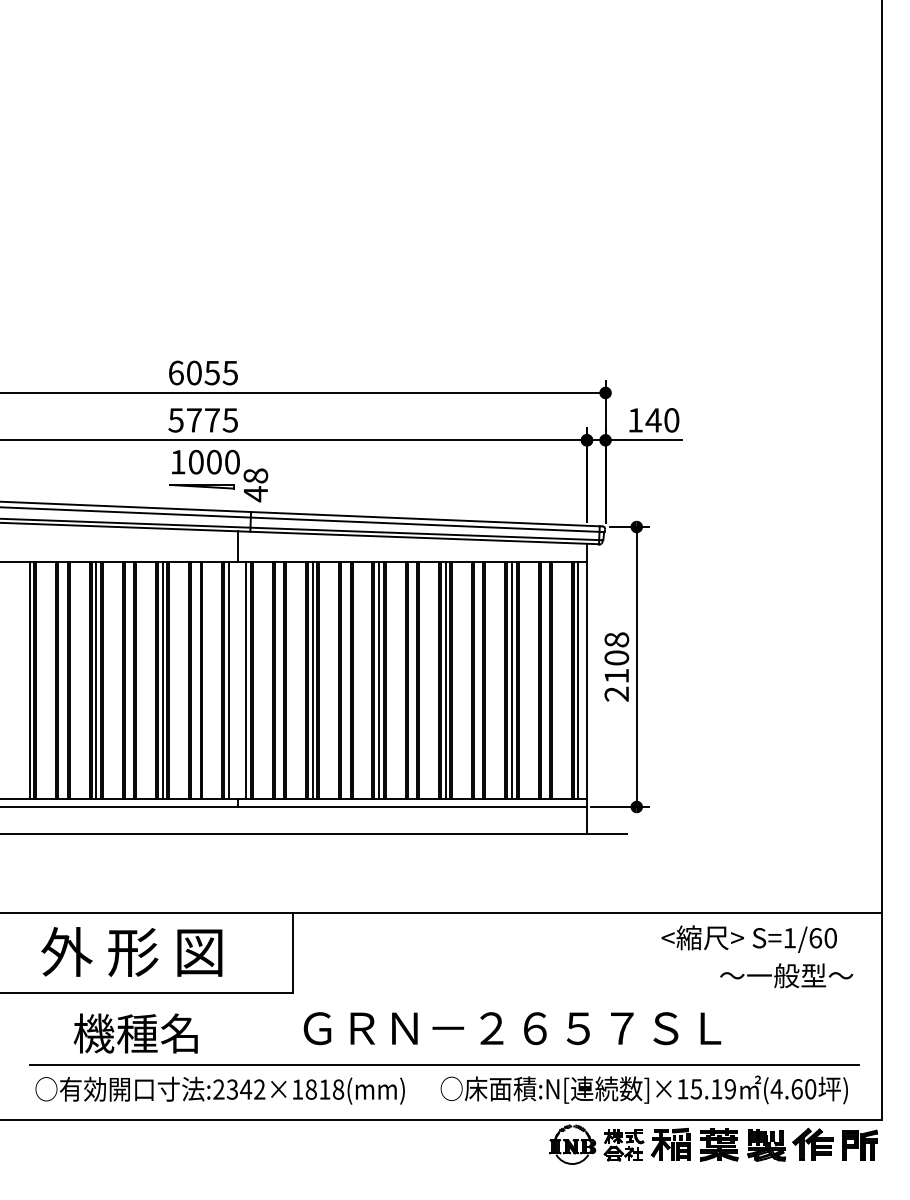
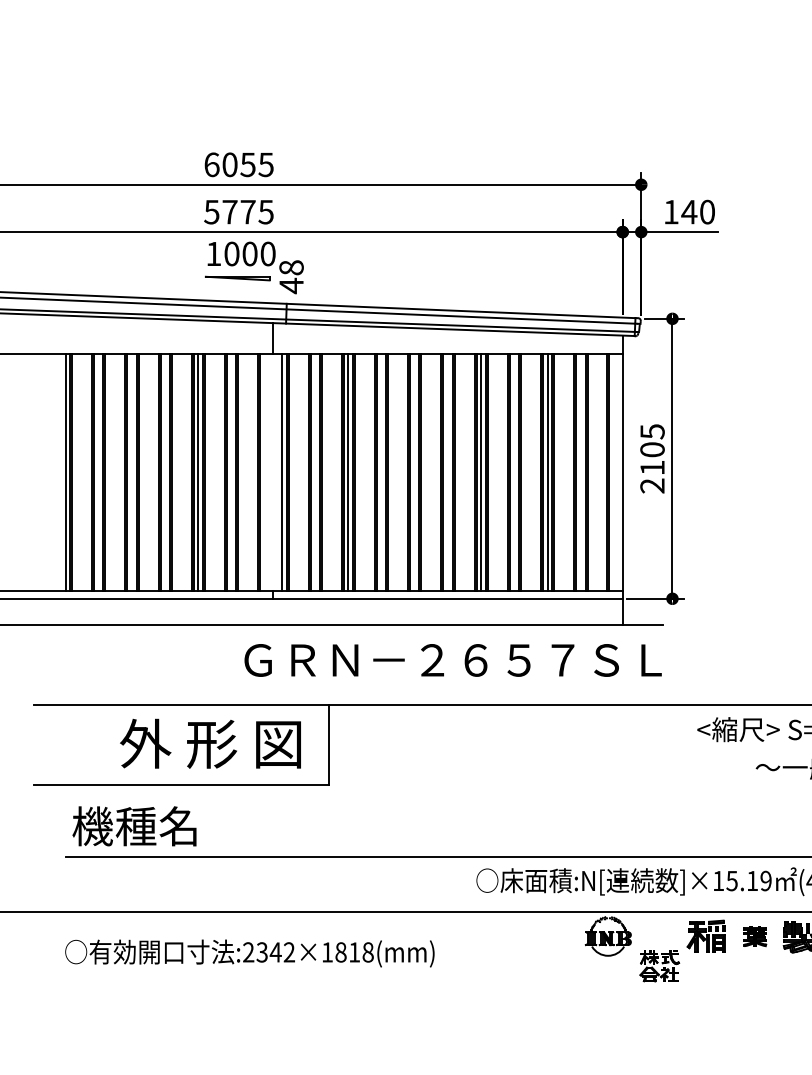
text: (616, 639) -> (652, 431), 2108 -> 2105
line: (96, 680) -> (132, 472), removed
line: (229, 680) -> (265, 472), removed
line: (379, 680) -> (415, 472), removed
line: (578, 680) -> (614, 472), removed
text: (131, 951) -> (210, 743), moved
text: (512, 1028) -> (453, 660), moved
text: (135, 1033) -> (134, 826), moved
text: (219, 1090) -> (249, 953), moved
part: (719, 1144) -> (755, 936), size x0.6
part: (623, 1145) -> (659, 966), moved

